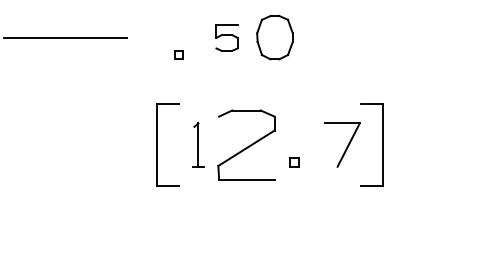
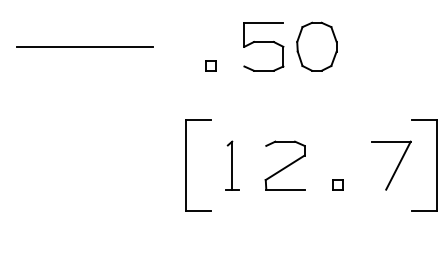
part: (226, 37) -> (263, 46), size x1.67
part: (245, 144) -> (284, 164), size x0.62

